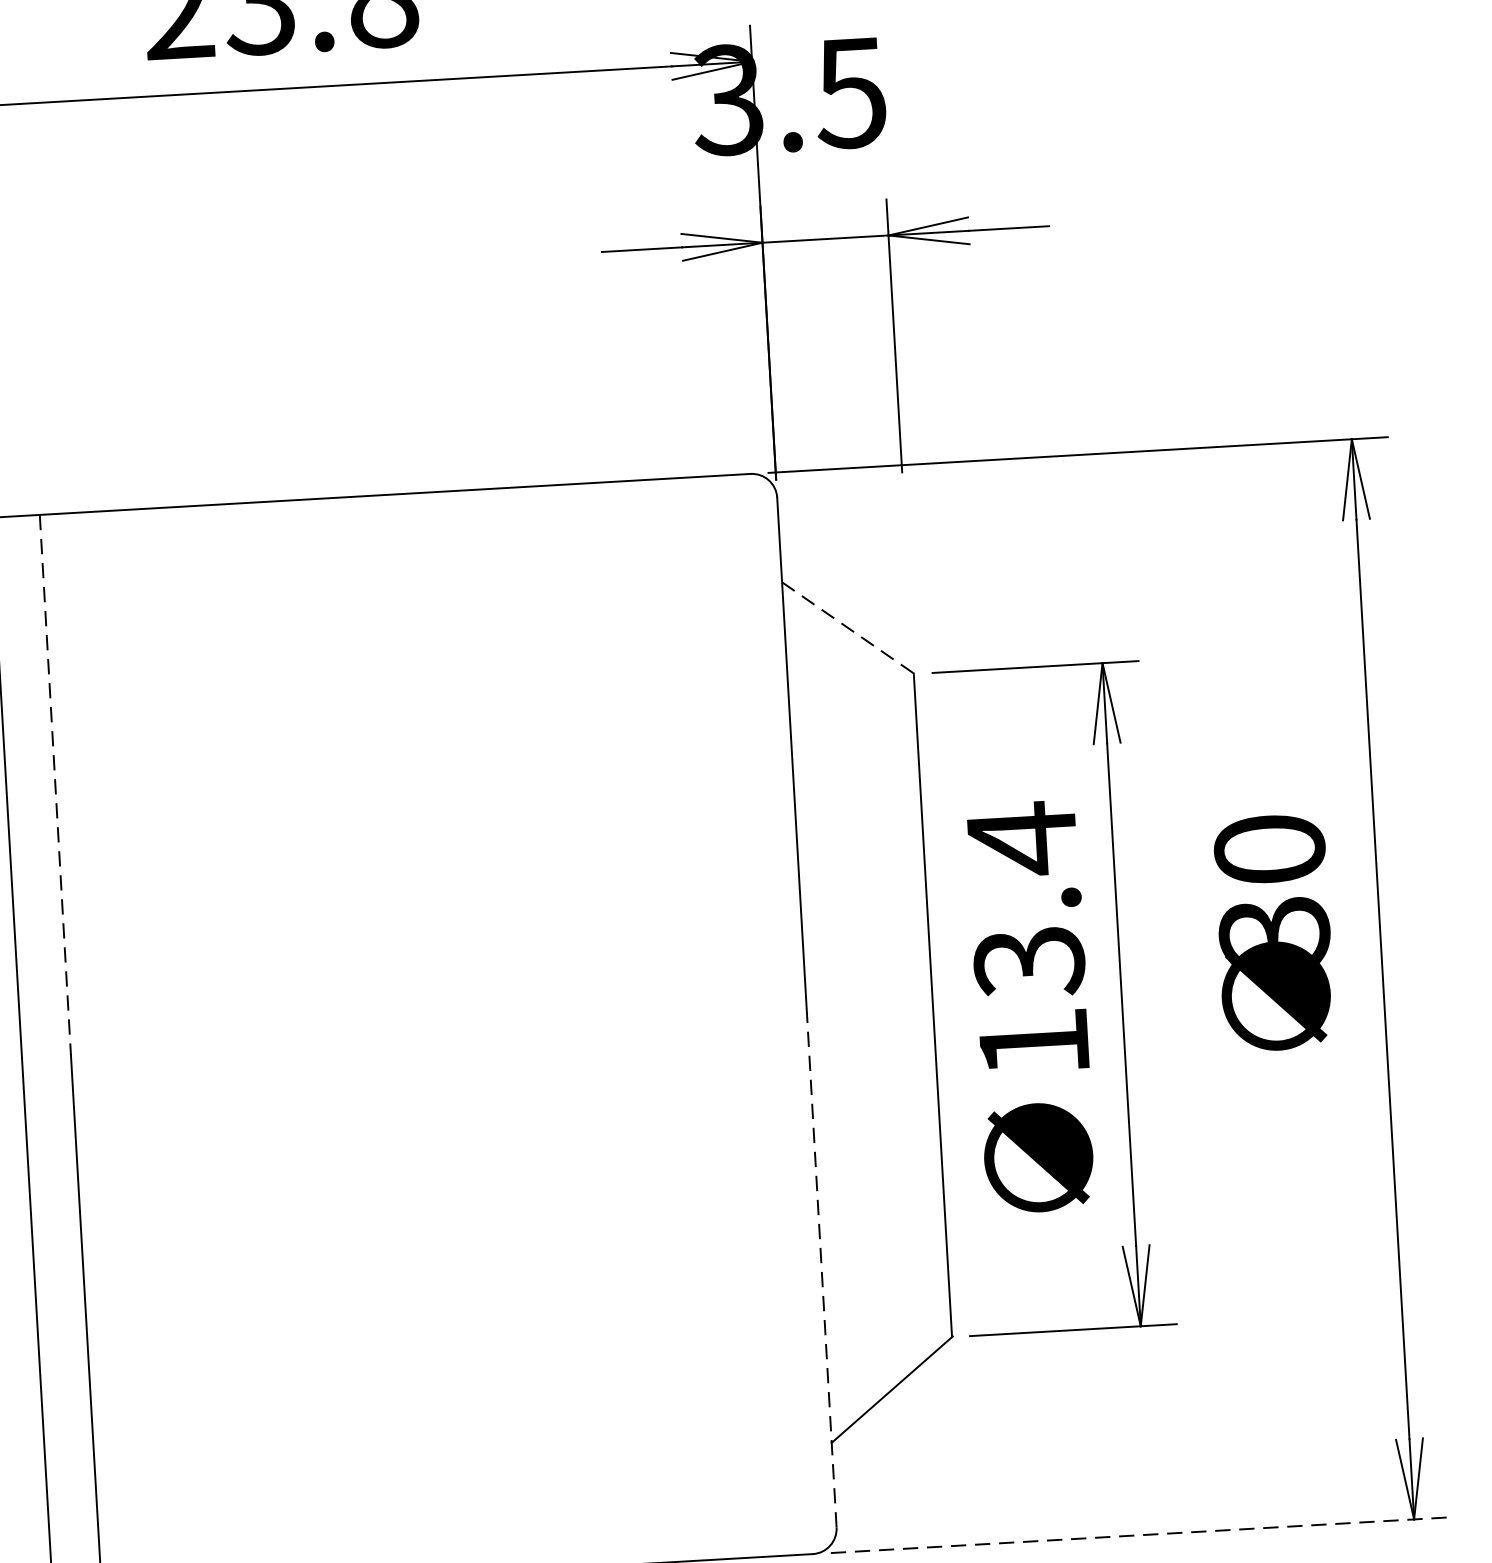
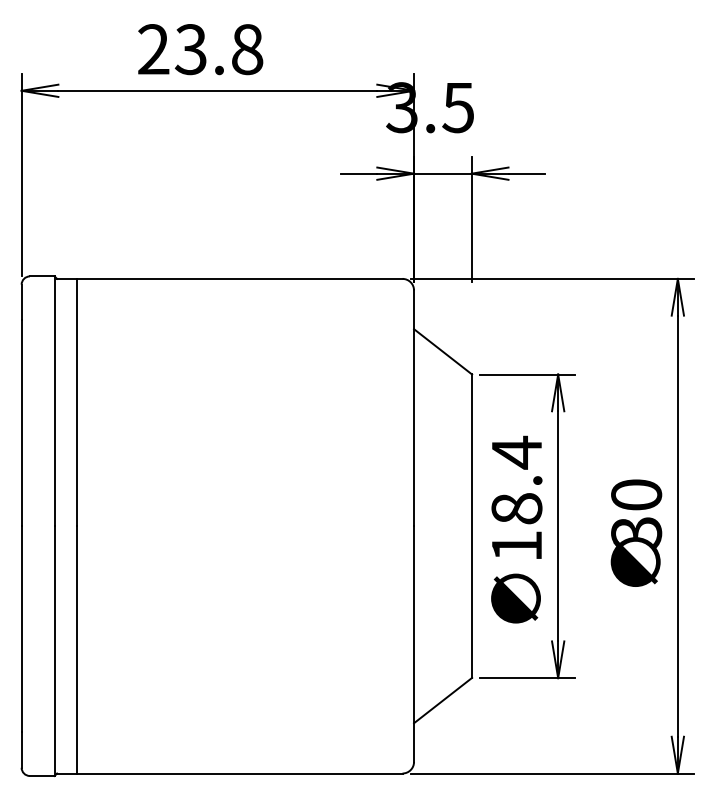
line: (849, 627) -> (443, 351), dashed -> solid
line: (56, 784) -> (77, 402), dashed -> solid
text: (1274, 931) -> (636, 532), moved
text: (1028, 963) -> (516, 509), 13.4 -> 18.4
line: (822, 1270) -> (414, 644), dashed -> solid
line: (1140, 1535) -> (552, 773), dashed -> solid

